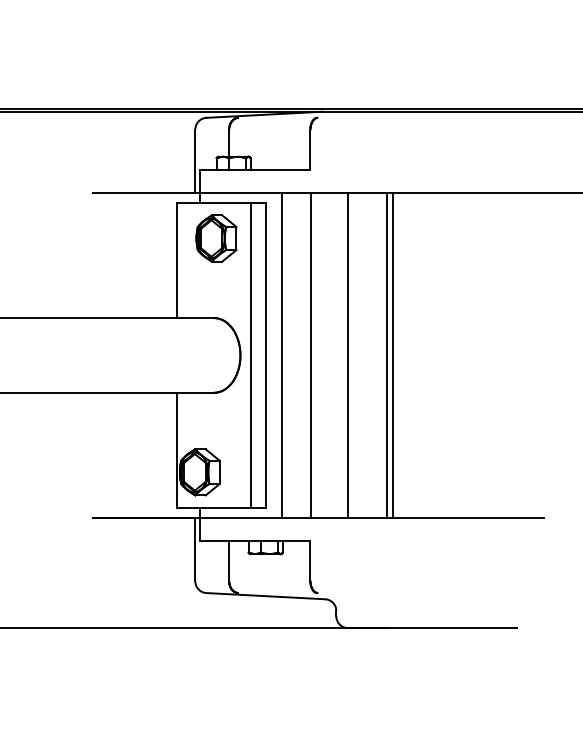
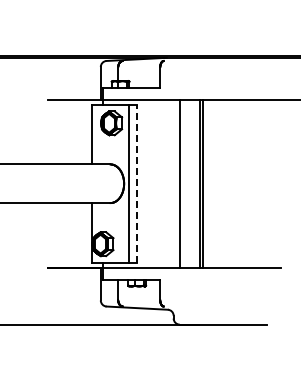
line: (266, 354) -> (137, 183), solid -> dashed
line: (281, 354) -> (145, 183), removed
line: (310, 354) -> (160, 183), removed

